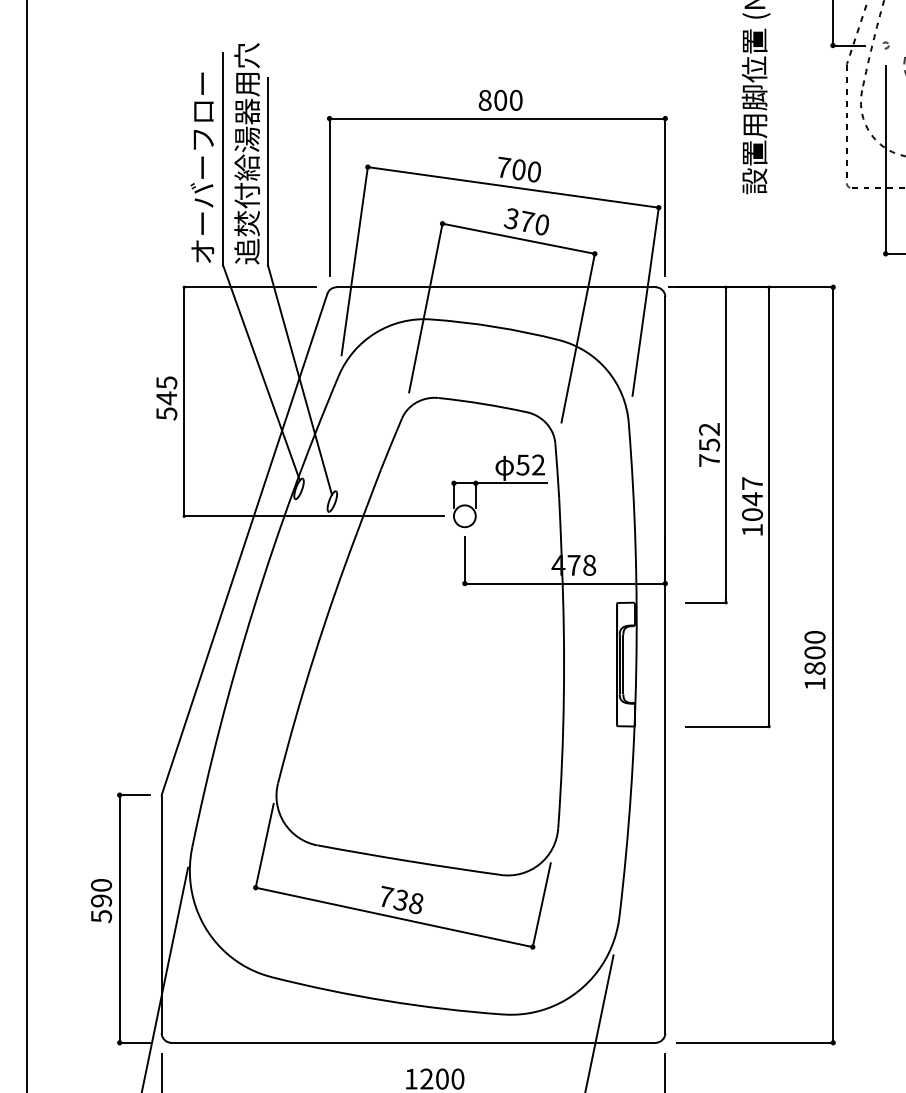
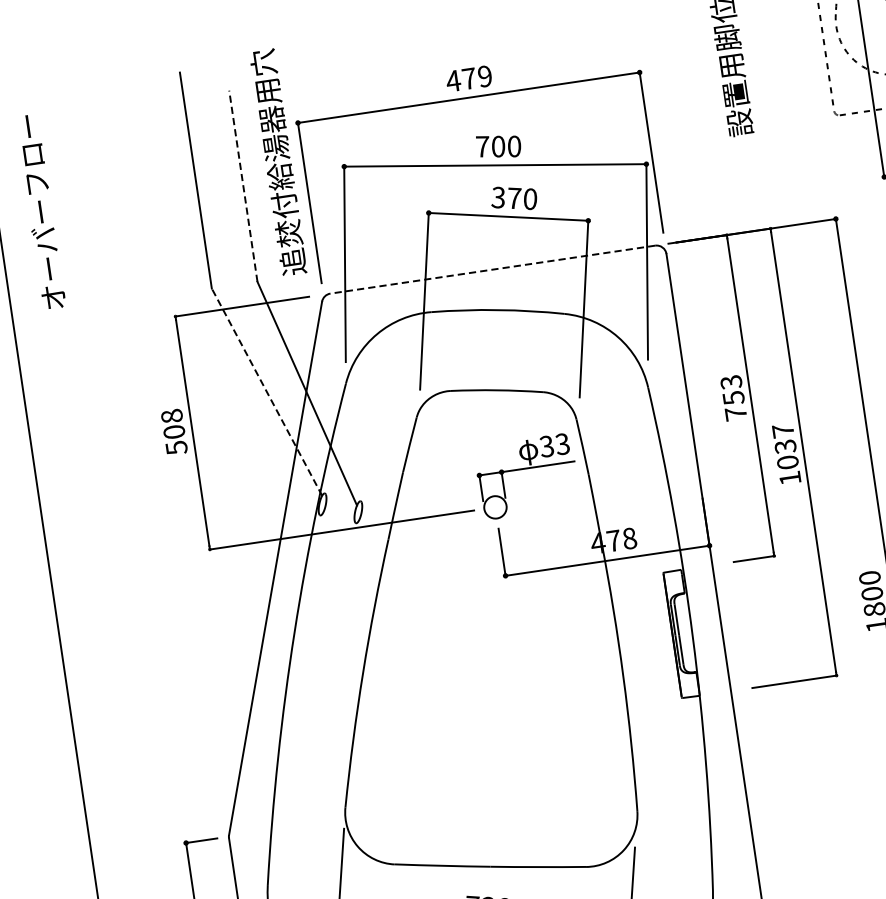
text: (500, 99) -> (469, 77), 800 -> 479
text: (246, 153) -> (277, 162), moved
text: (202, 167) -> (40, 211), moved
line: (268, 171) -> (243, 185), solid -> dashed
line: (496, 287) -> (493, 269), solid -> dashed
line: (261, 372) -> (266, 391), solid -> dashed
text: (166, 390) -> (172, 424), 545 -> 508
text: (709, 429) -> (731, 382), 752 -> 753
text: (530, 464) -> (554, 444), 52 -> 33
text: (752, 499) -> (785, 447), 1047 -> 1037

